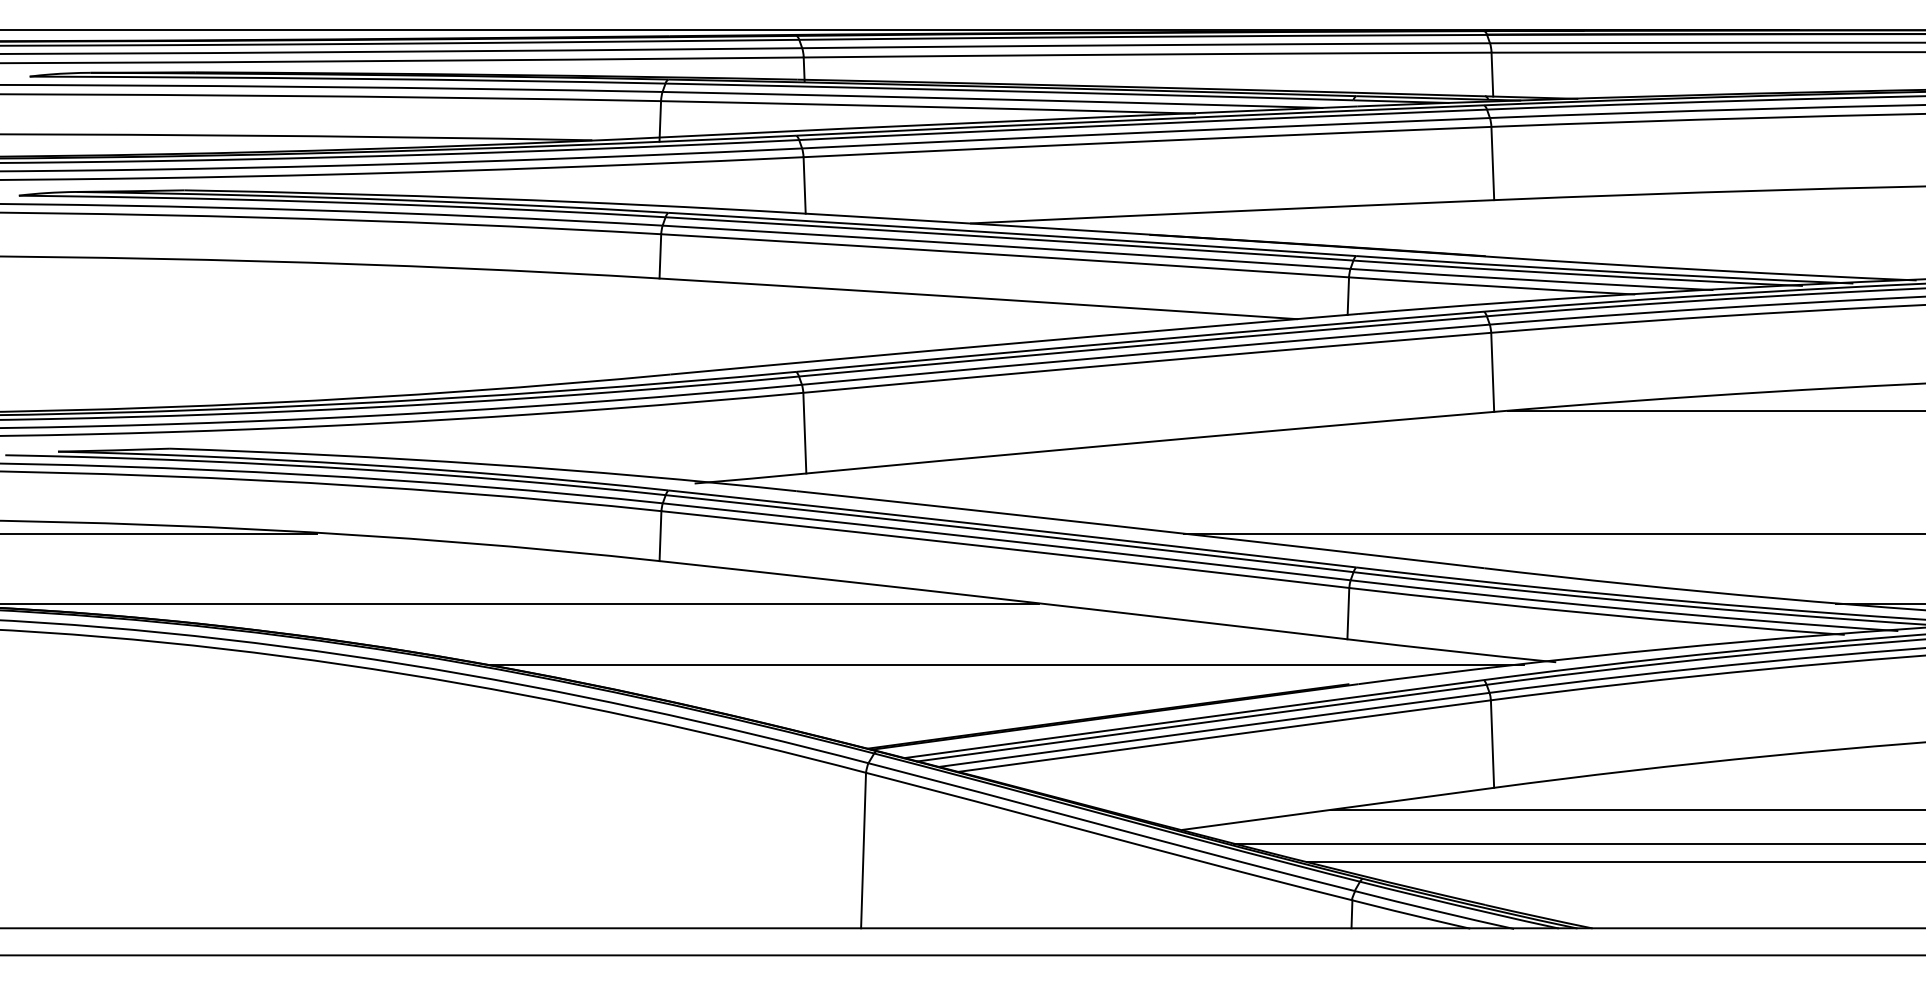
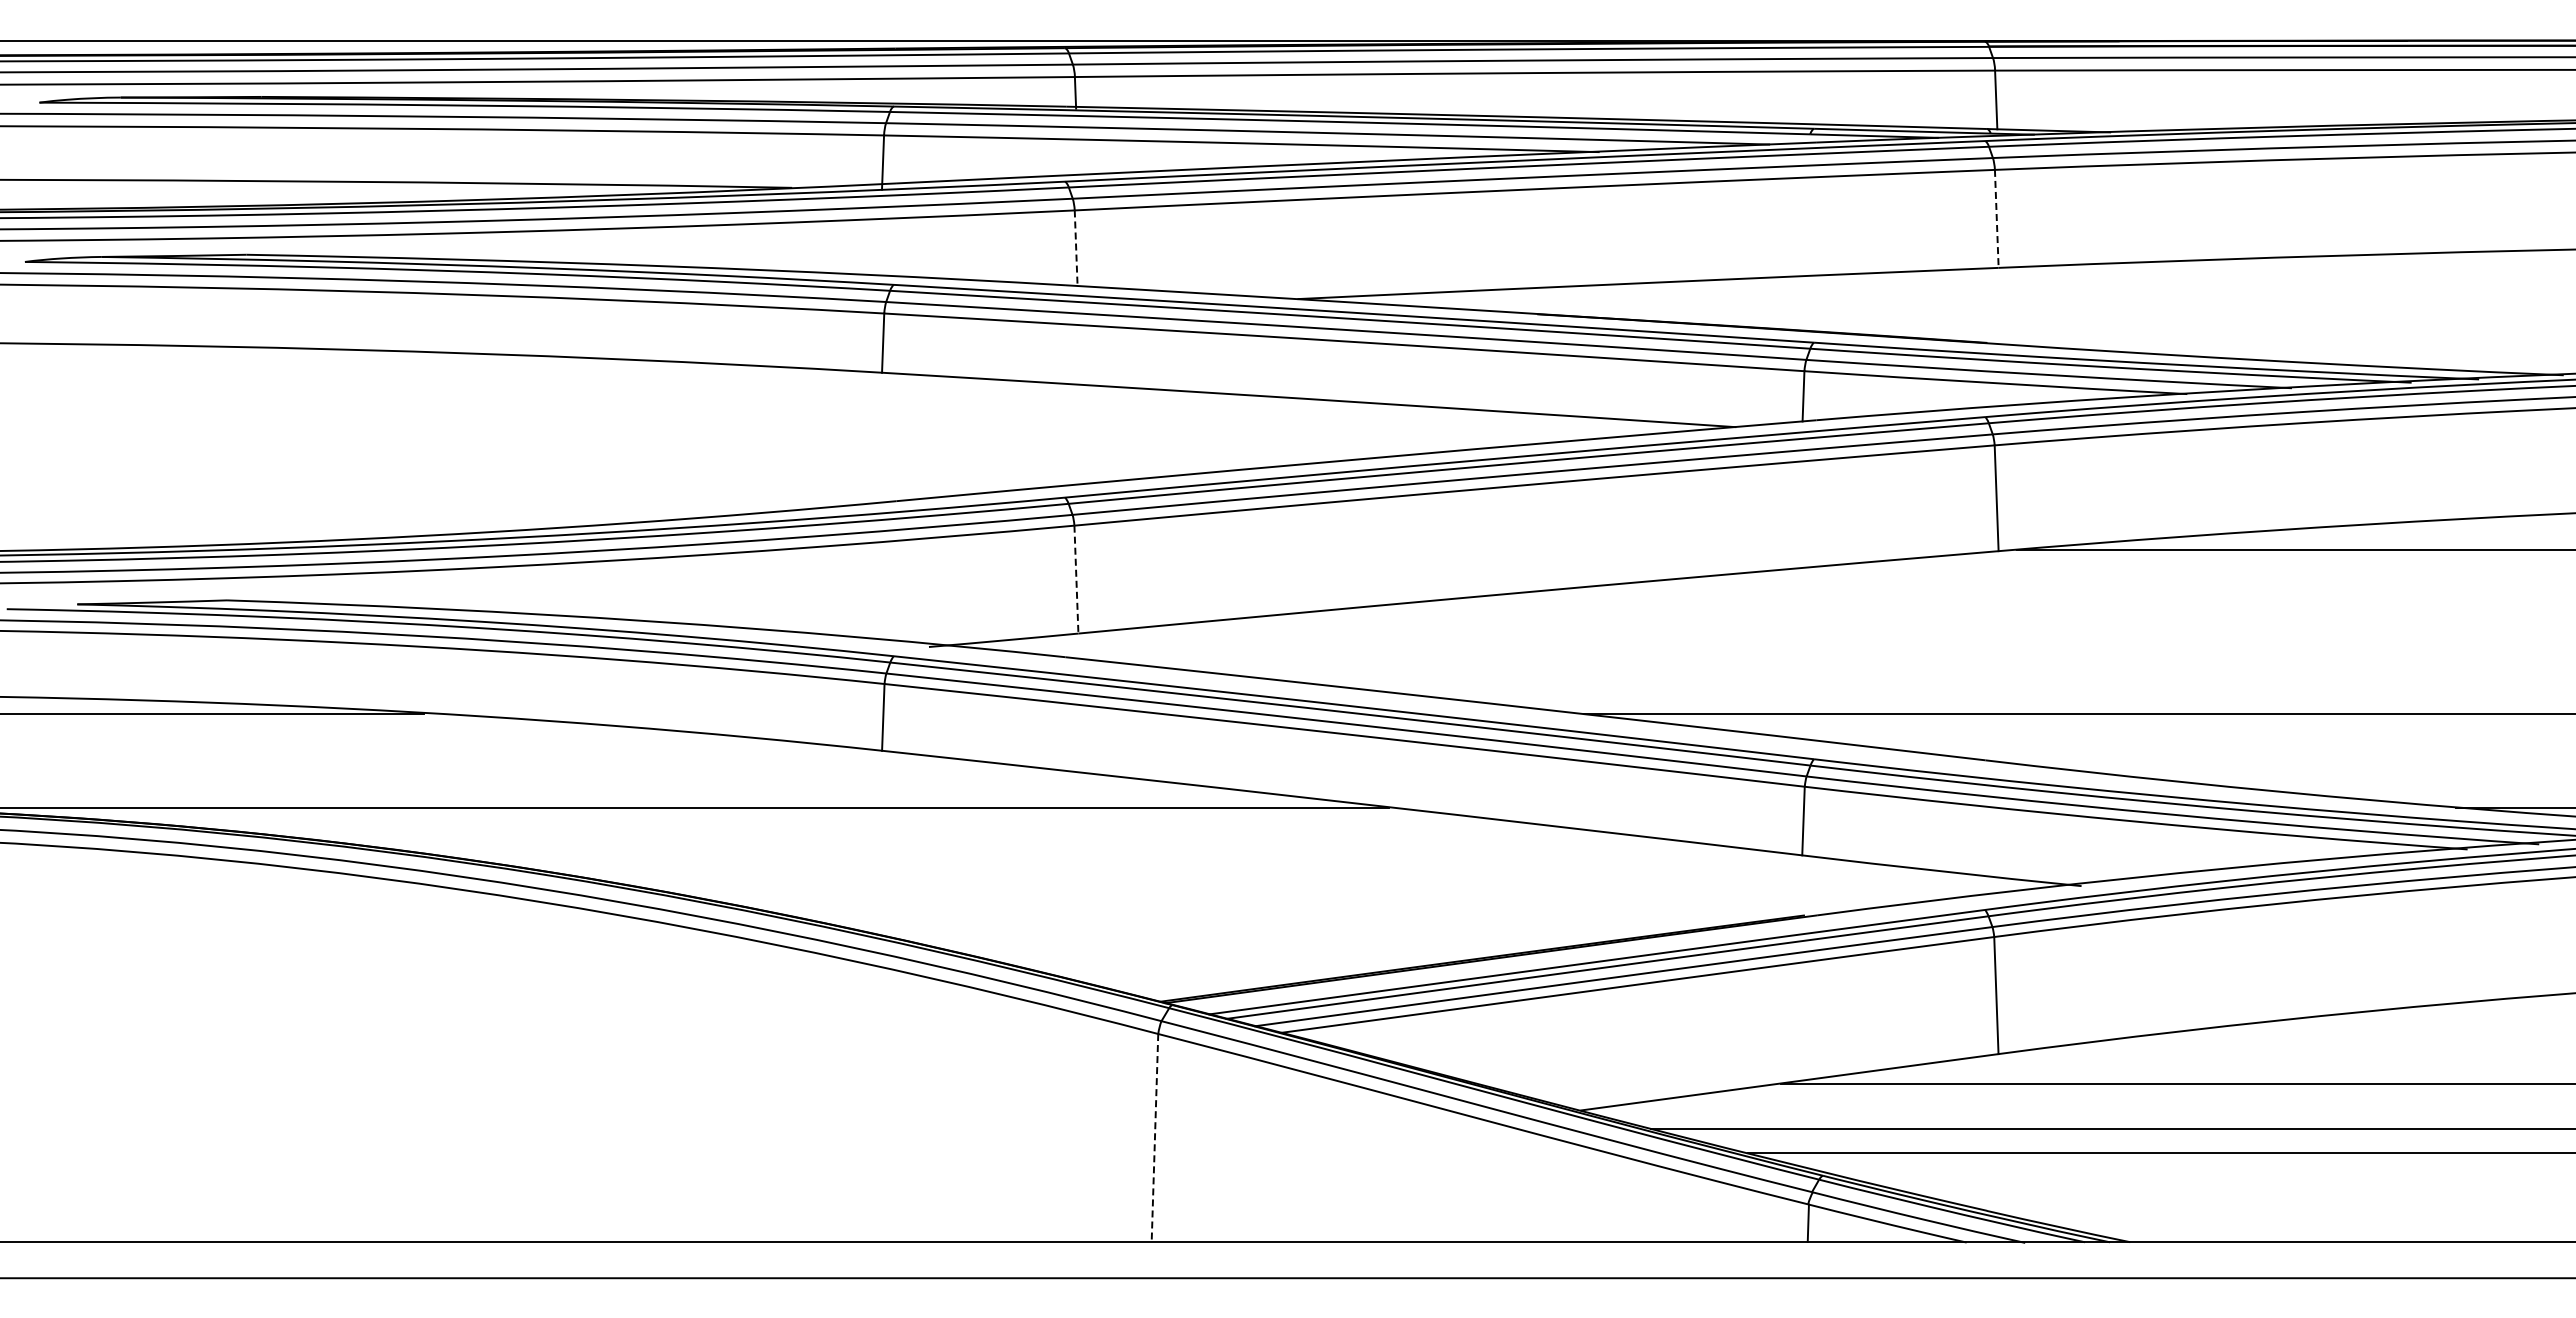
line: (1492, 163) -> (1996, 219), solid -> dashed
line: (804, 185) -> (1076, 248), solid -> dashed
line: (804, 433) -> (1076, 579), solid -> dashed
line: (1006, 665) -> (1346, 890), removed
line: (863, 850) -> (1154, 1138), solid -> dashed

